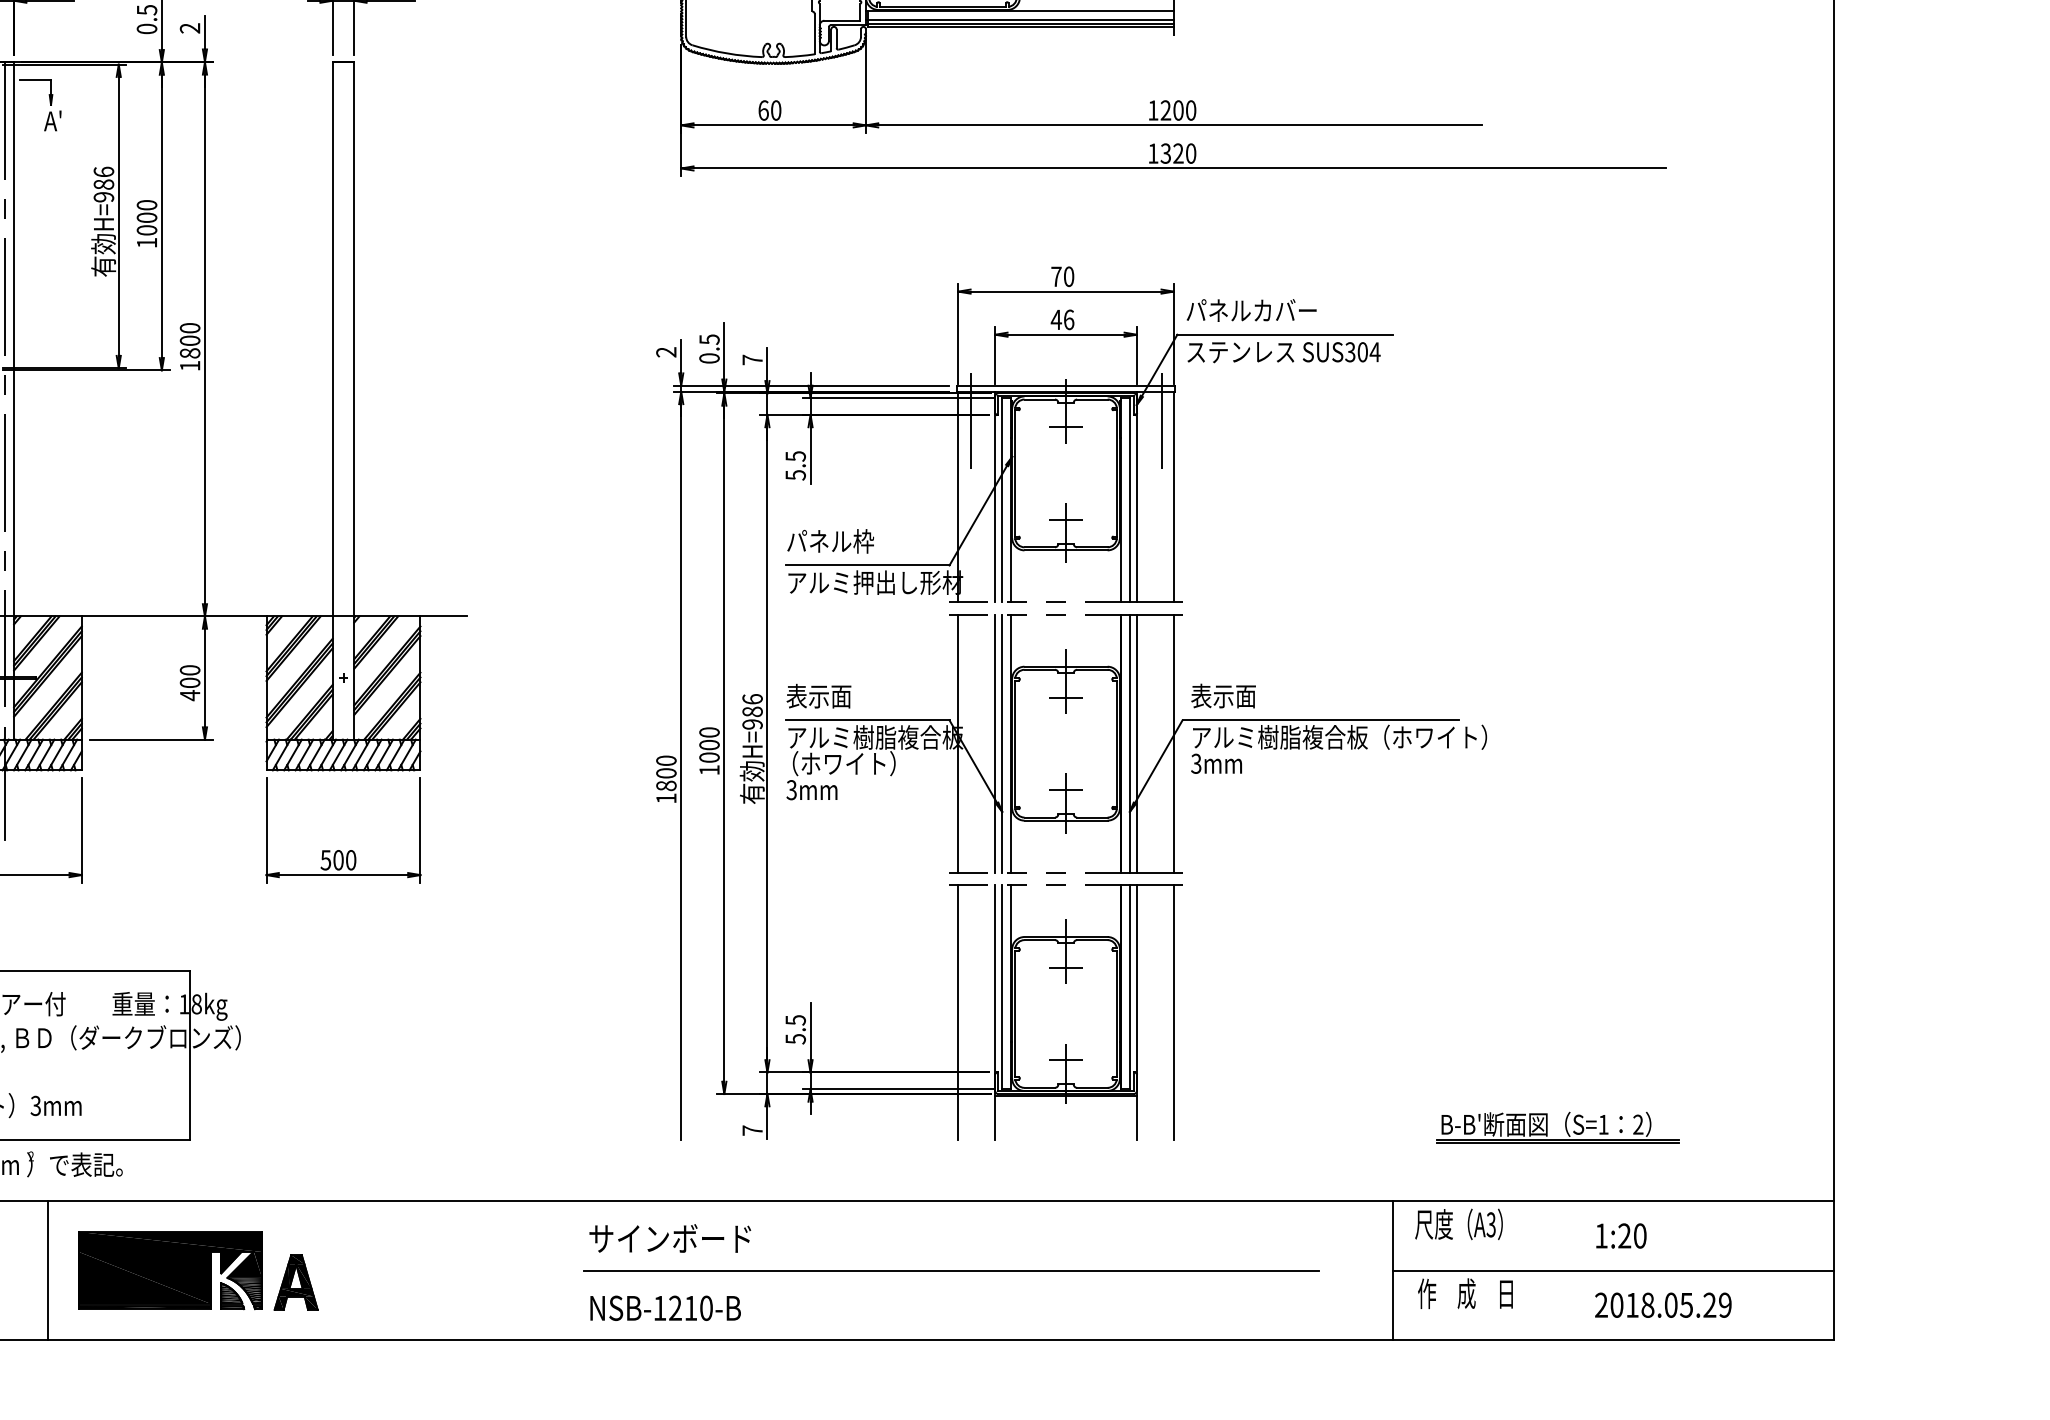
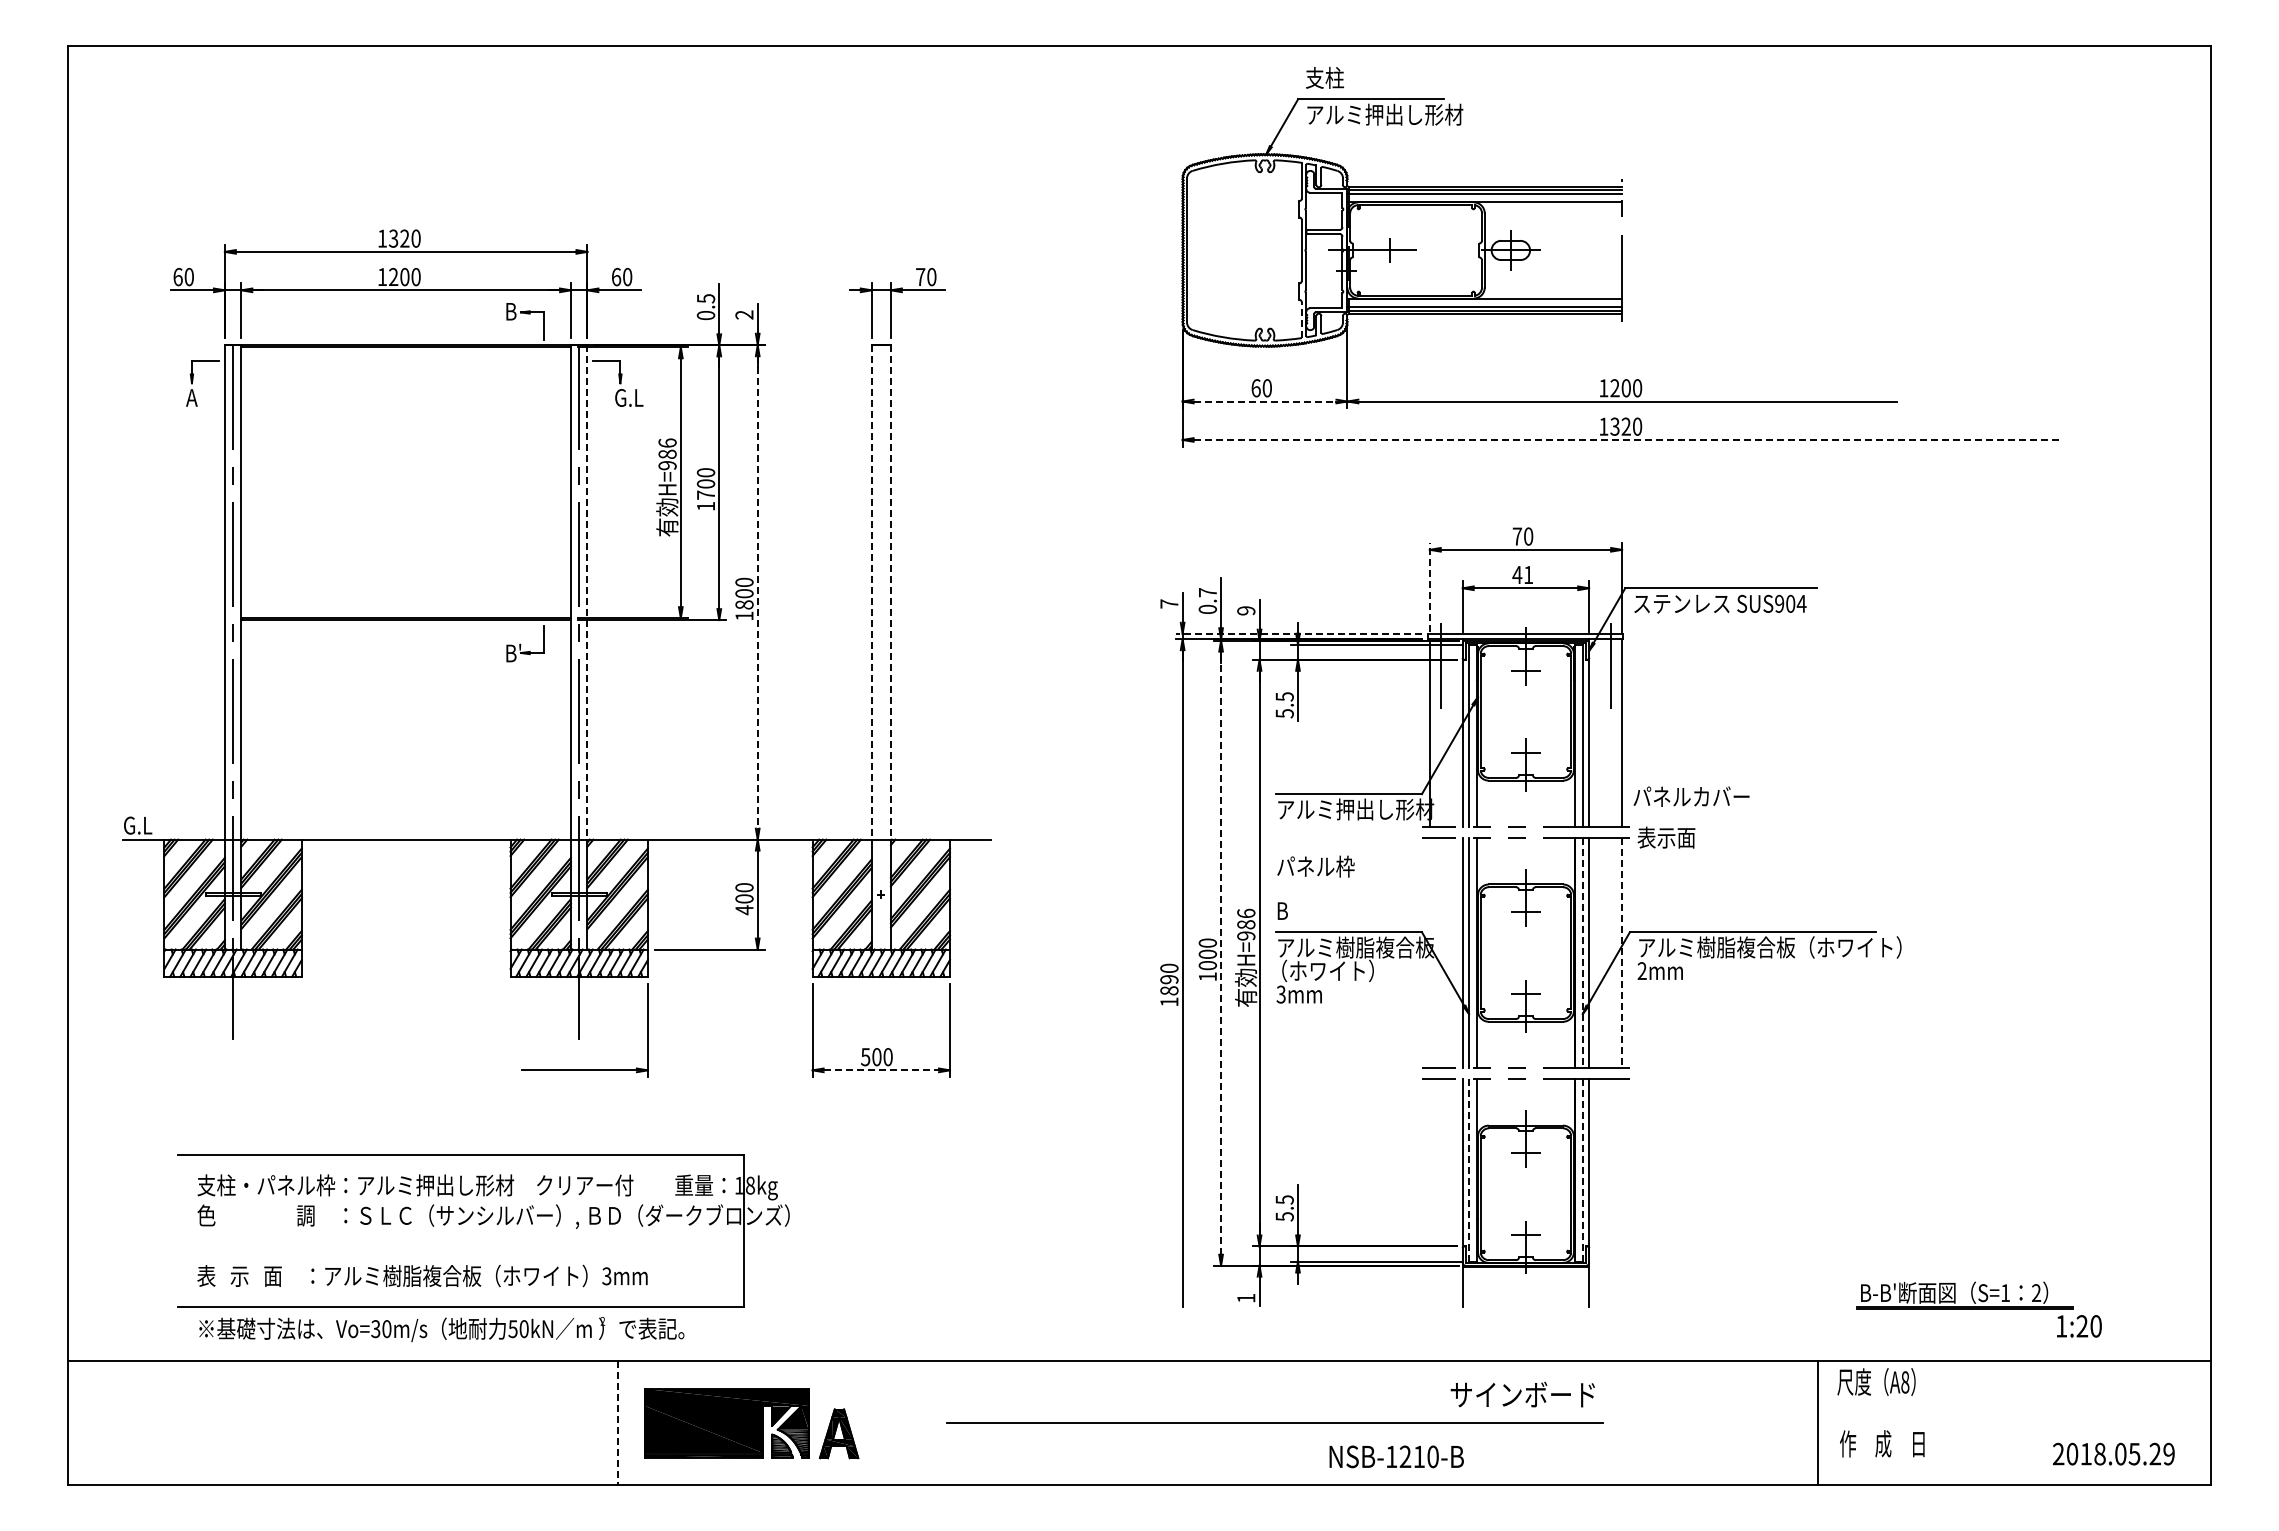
line: (814, 34) -> (1301, 320), solid -> dashed
text: (60, 120) -> (628, 397), A' -> G.L
line: (774, 125) -> (1265, 401), solid -> dashed
line: (1179, 167) -> (1627, 439), solid -> dashed
text: (146, 229) -> (705, 494), 1000 -> 1700
text: (1251, 310) -> (1691, 796), moved
text: (1068, 319) -> (1528, 574), 46 -> 41
line: (957, 333) -> (1429, 587), solid -> dashed
line: (14, 339) -> (587, 592), solid -> dashed
line: (204, 339) -> (757, 592), solid -> dashed
line: (332, 339) -> (871, 592), solid -> dashed
line: (353, 339) -> (890, 592), solid -> dashed
text: (710, 339) -> (1208, 592), 0.5 -> 0.7
text: (666, 351) -> (1169, 603), 2 -> 7
text: (1350, 351) -> (1779, 603), SUS304 -> SUS904
text: (752, 359) -> (1246, 610), 7 -> 9
line: (811, 385) -> (1298, 633), solid -> dashed
text: (830, 541) -> (1315, 866), moved
text: (818, 695) -> (1305, 910), 表示面 -> B
text: (1223, 695) -> (1666, 837), moved
line: (724, 744) -> (1221, 953), solid -> dashed
line: (957, 744) -> (1429, 953), removed
line: (1129, 744) -> (1582, 953), solid -> dashed
line: (1174, 744) -> (1622, 953), solid -> dashed
text: (1195, 764) -> (1641, 971), 3mm -> 2mm
text: (666, 773) -> (1169, 979), 1800 -> 1890
line: (343, 875) -> (881, 1070), solid -> dashed
line: (1001, 987) -> (1468, 1170), solid -> dashed
line: (1129, 987) -> (1582, 1170), solid -> dashed
line: (957, 1011) -> (1429, 1192), removed
line: (1174, 1011) -> (1622, 1192), removed
text: (752, 1129) -> (1246, 1297), 7 -> 1
text: (1491, 1224) -> (1905, 1382), A3 -> A8
text: (1621, 1236) -> (2079, 1326), moved
text: (669, 1238) -> (1522, 1394), moved
line: (951, 1269) -> (1274, 1422), moved
line: (47, 1270) -> (617, 1423), solid -> dashed
line: (1612, 1270) -> (2013, 1423), removed
text: (1662, 1304) -> (2113, 1453), moved
text: (665, 1307) -> (1396, 1456), moved

